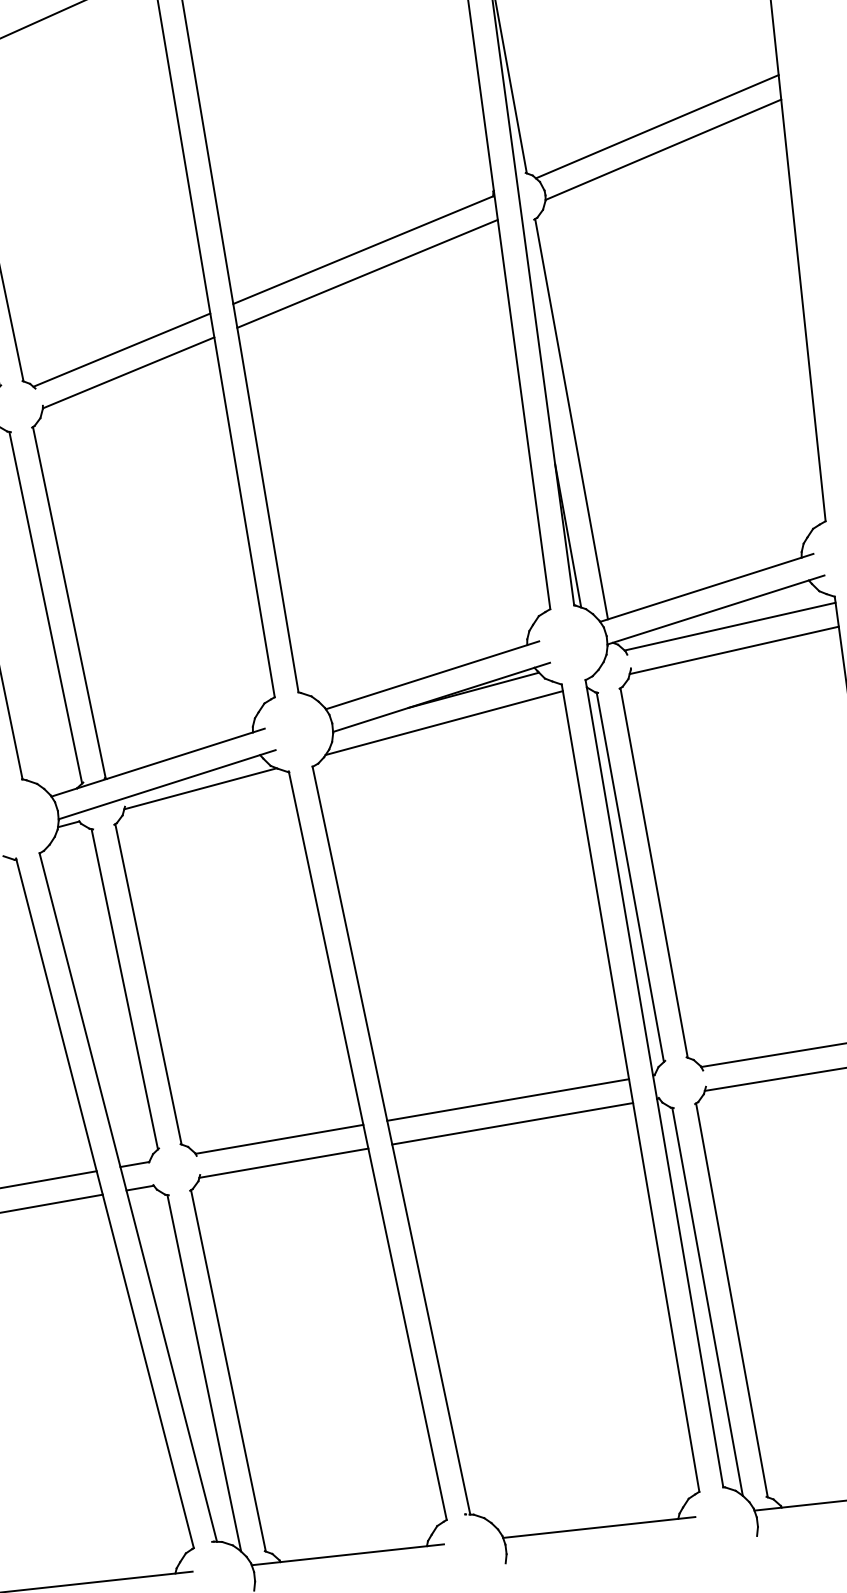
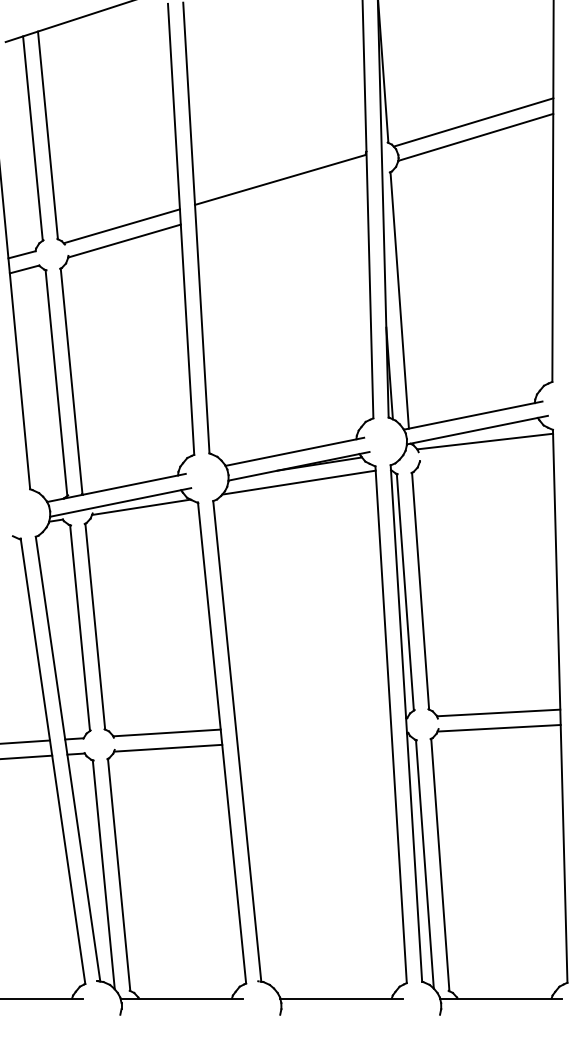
line: (366, 274) -> (280, 195), removed
line: (733, 650) -> (485, 456), removed
line: (508, 1099) -> (313, 723), removed
line: (512, 1122) -> (314, 738), removed

